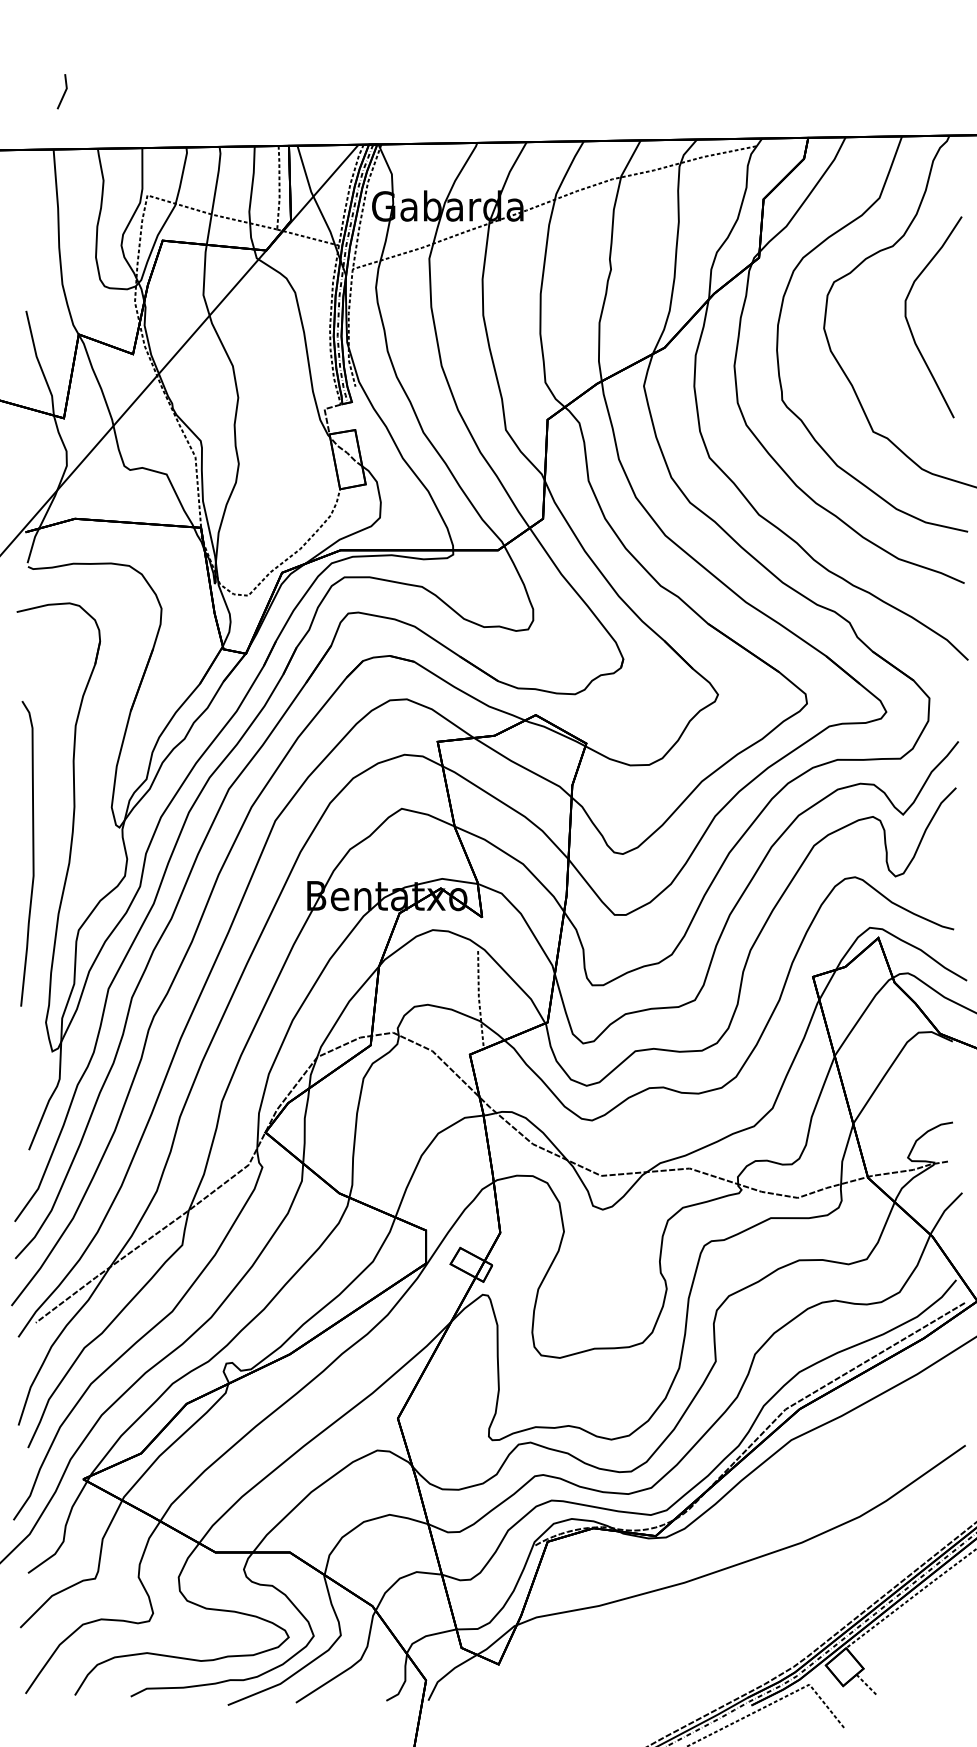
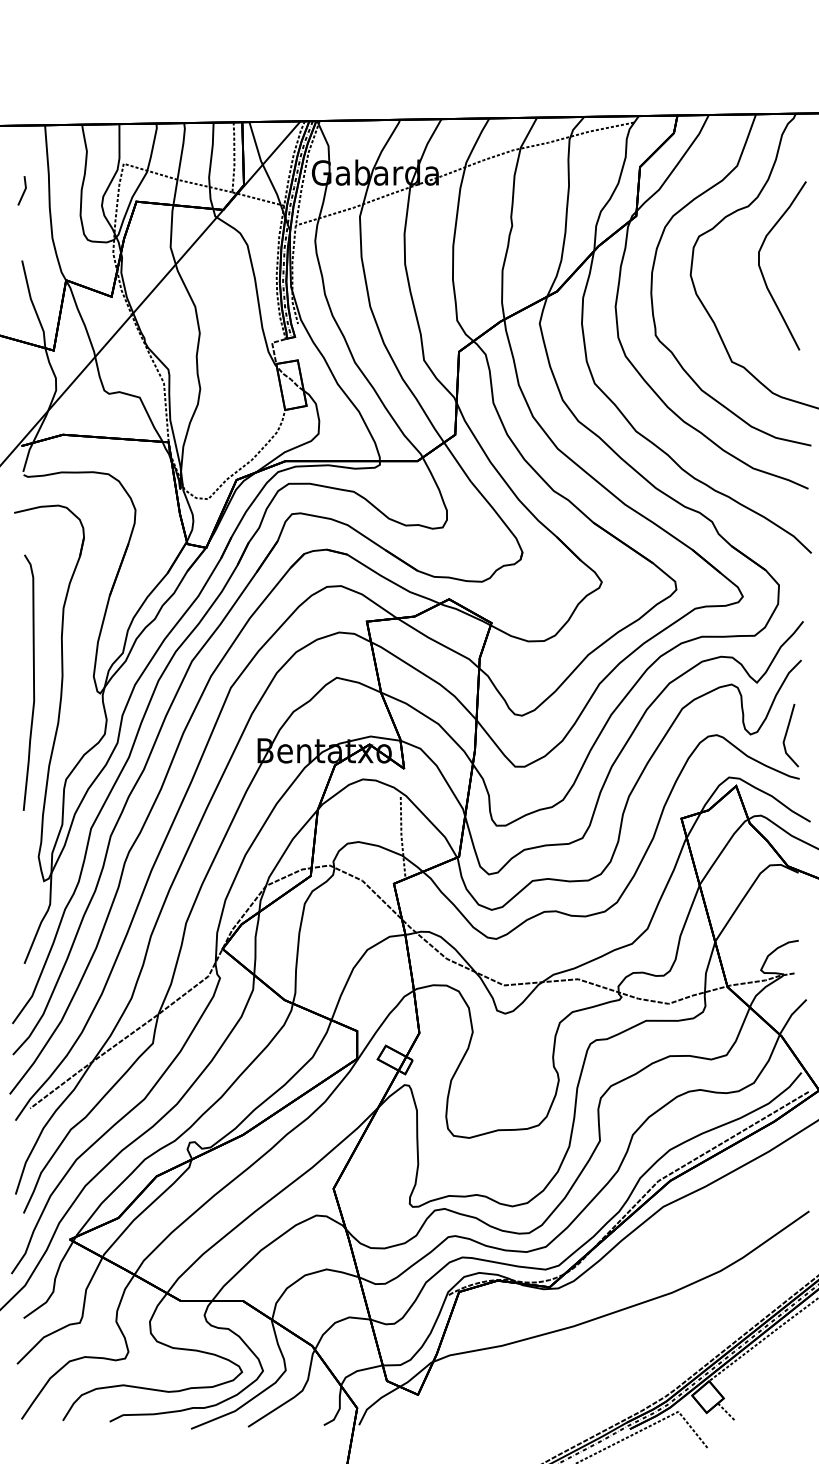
line: (63, 93) -> (23, 192), moved
curve: (32, 853) -> (33, 682), moved
line: (939, 874) -> (787, 732), added

